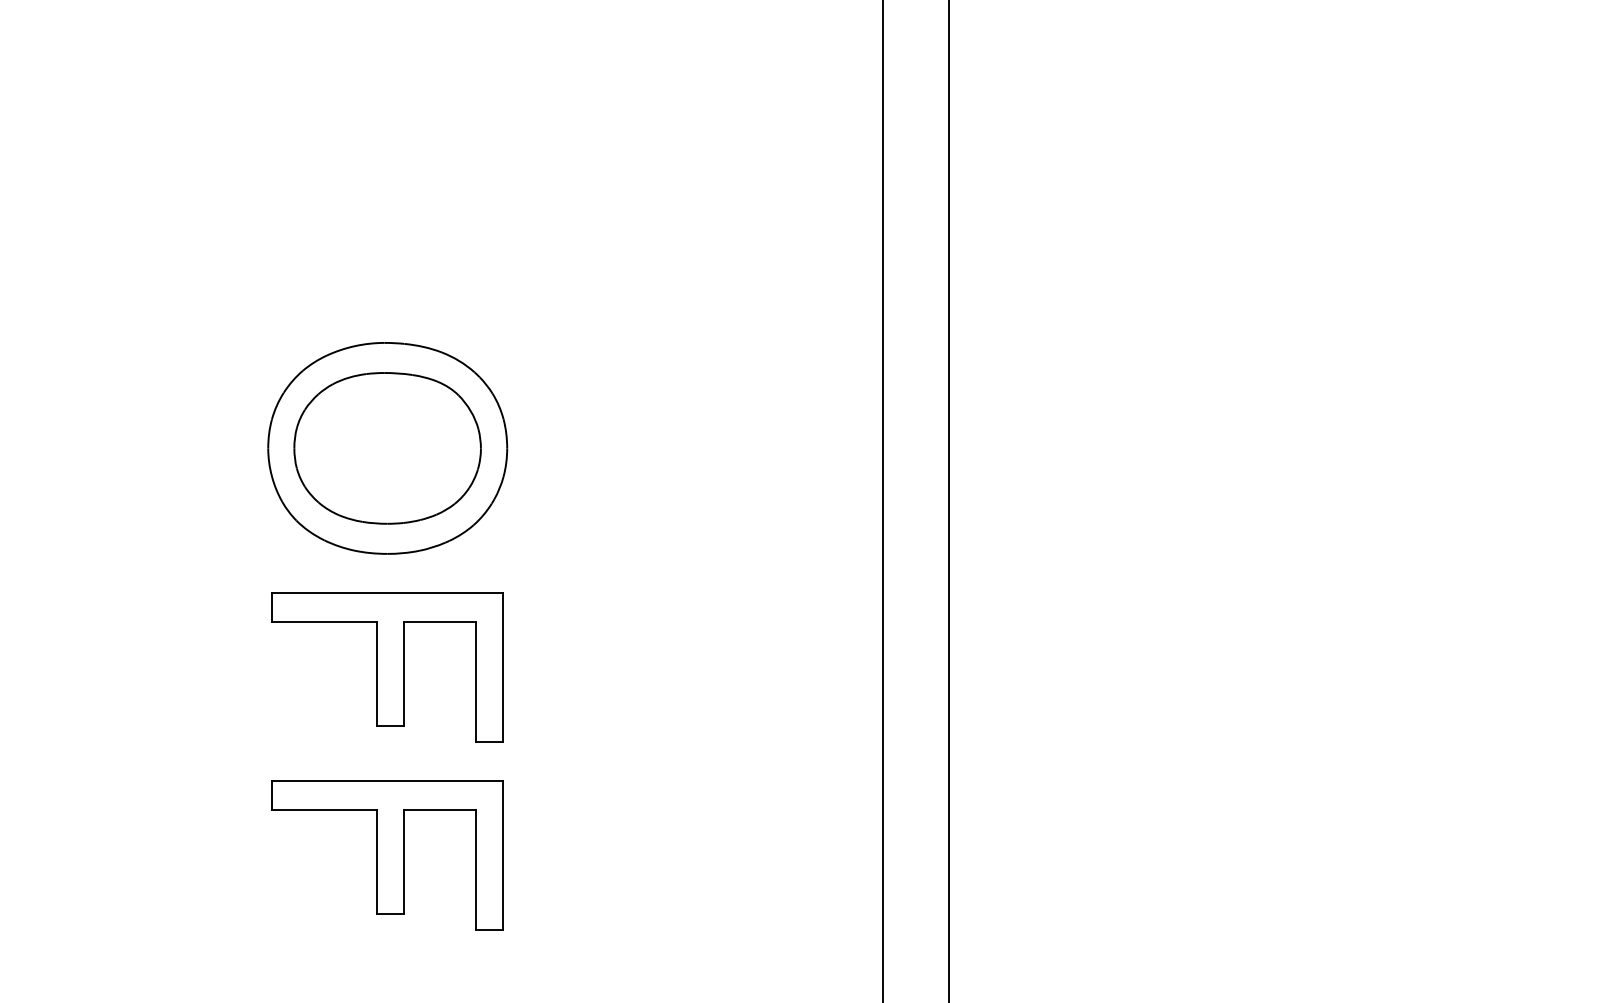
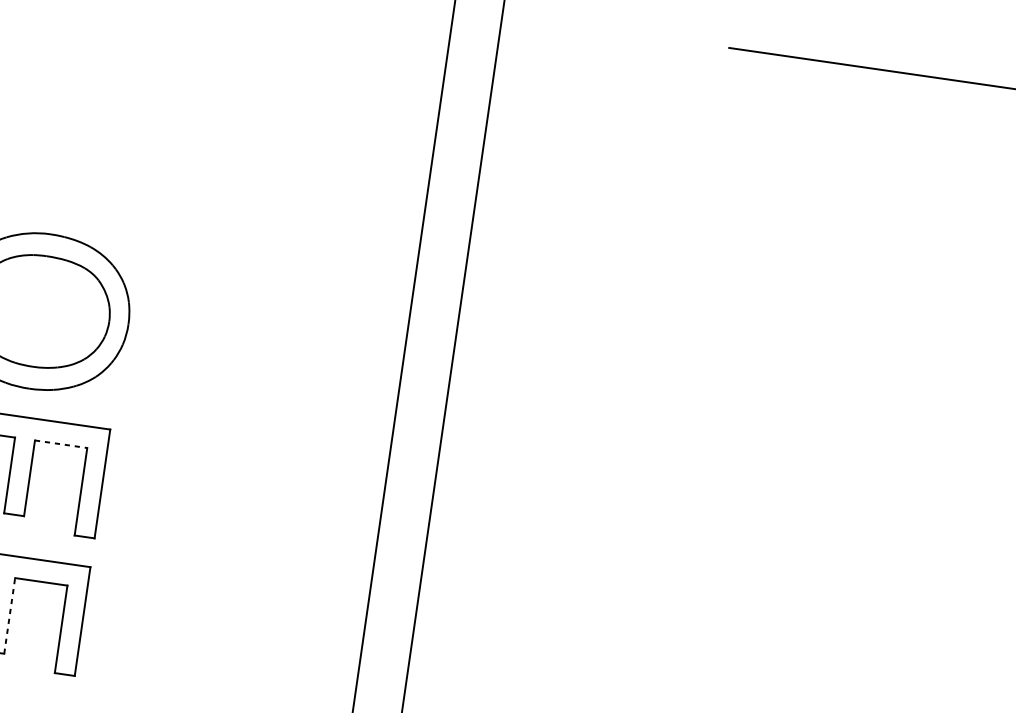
line: (440, 622) -> (61, 444), solid -> dashed
line: (404, 862) -> (9, 616), solid -> dashed

